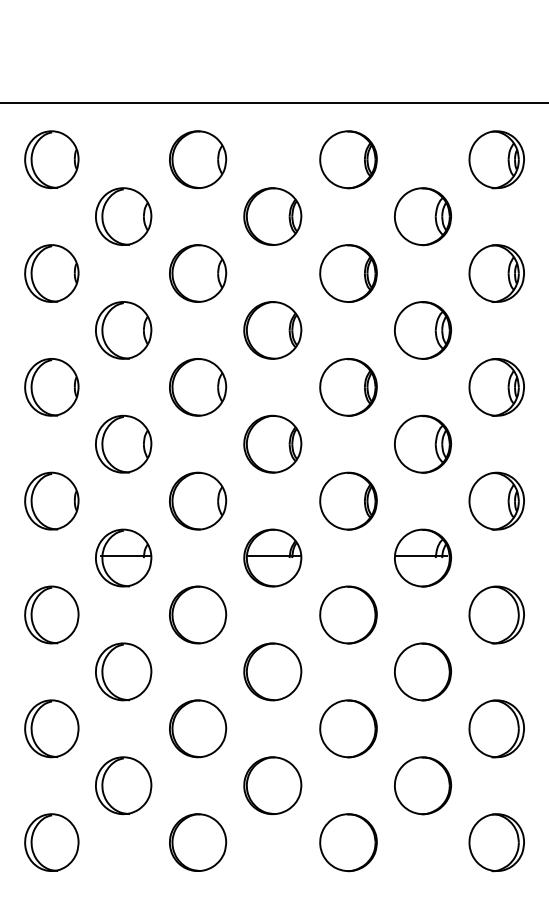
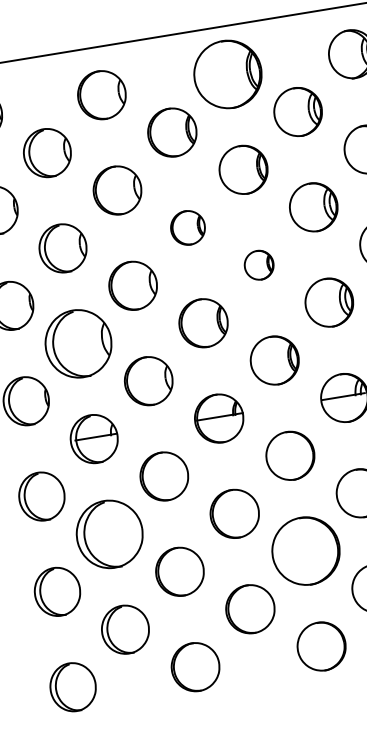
part: (348, 159) -> (227, 74), size x1.4
part: (272, 330) -> (187, 228), size x0.7
part: (348, 387) -> (259, 265), size x0.6
part: (123, 443) -> (78, 343), size x1.4
part: (123, 671) -> (109, 534), size x1.4
part: (348, 728) -> (305, 550), size x1.4

